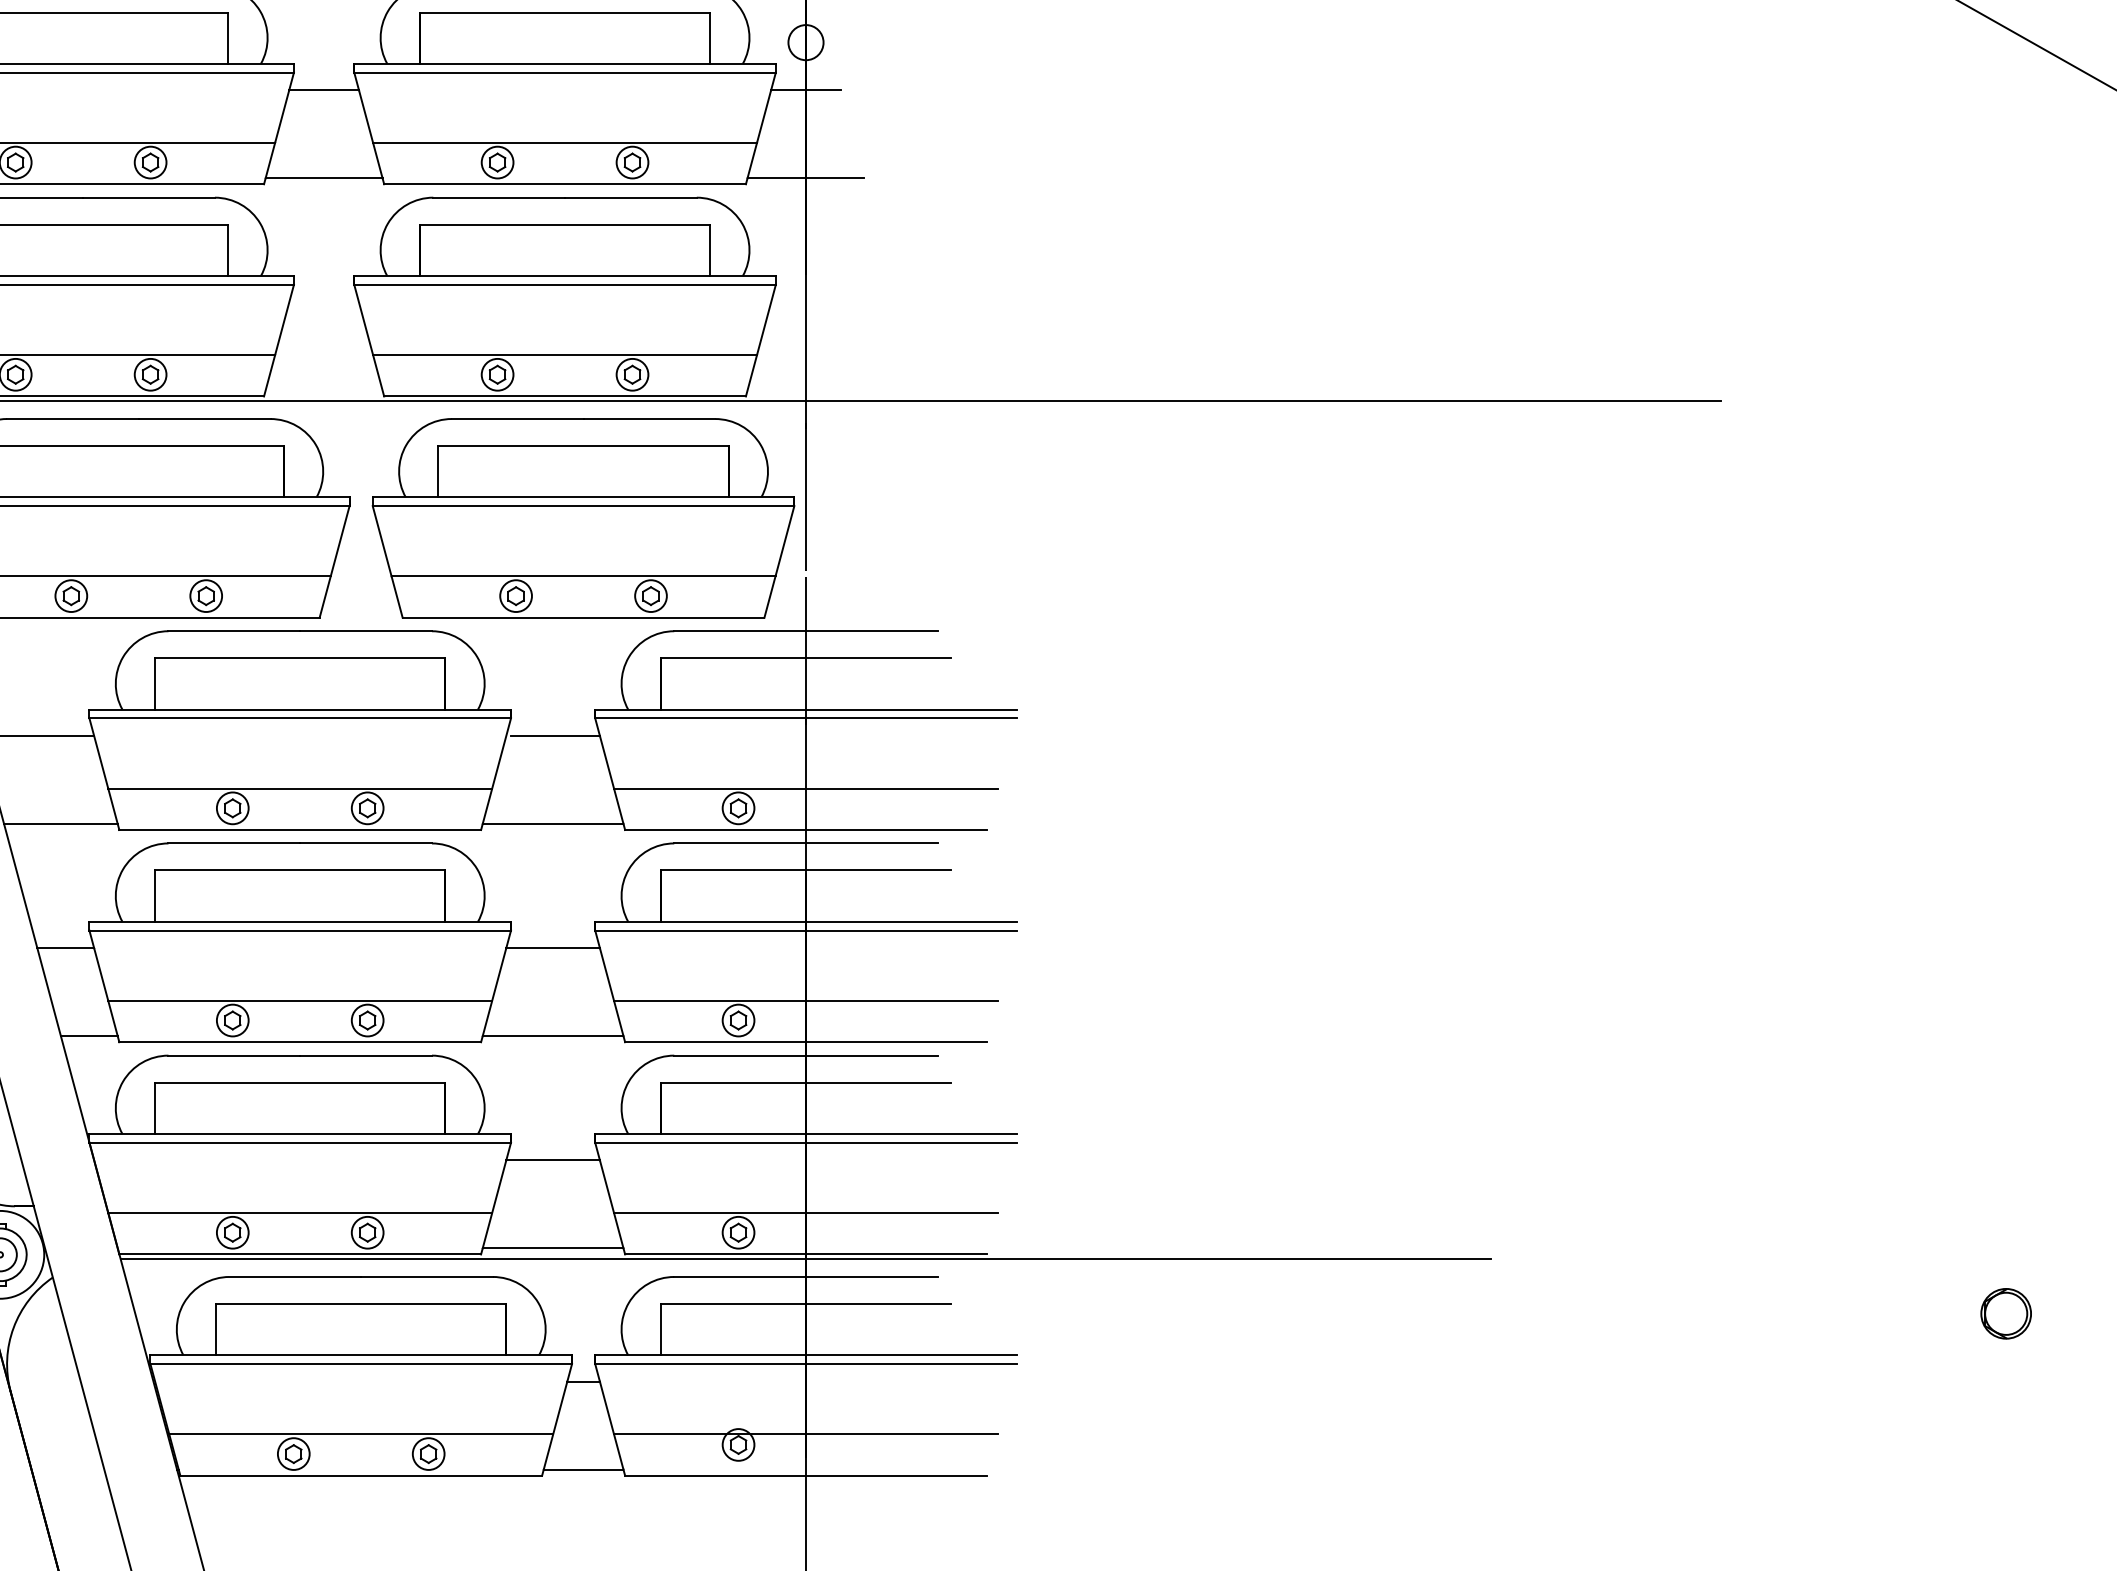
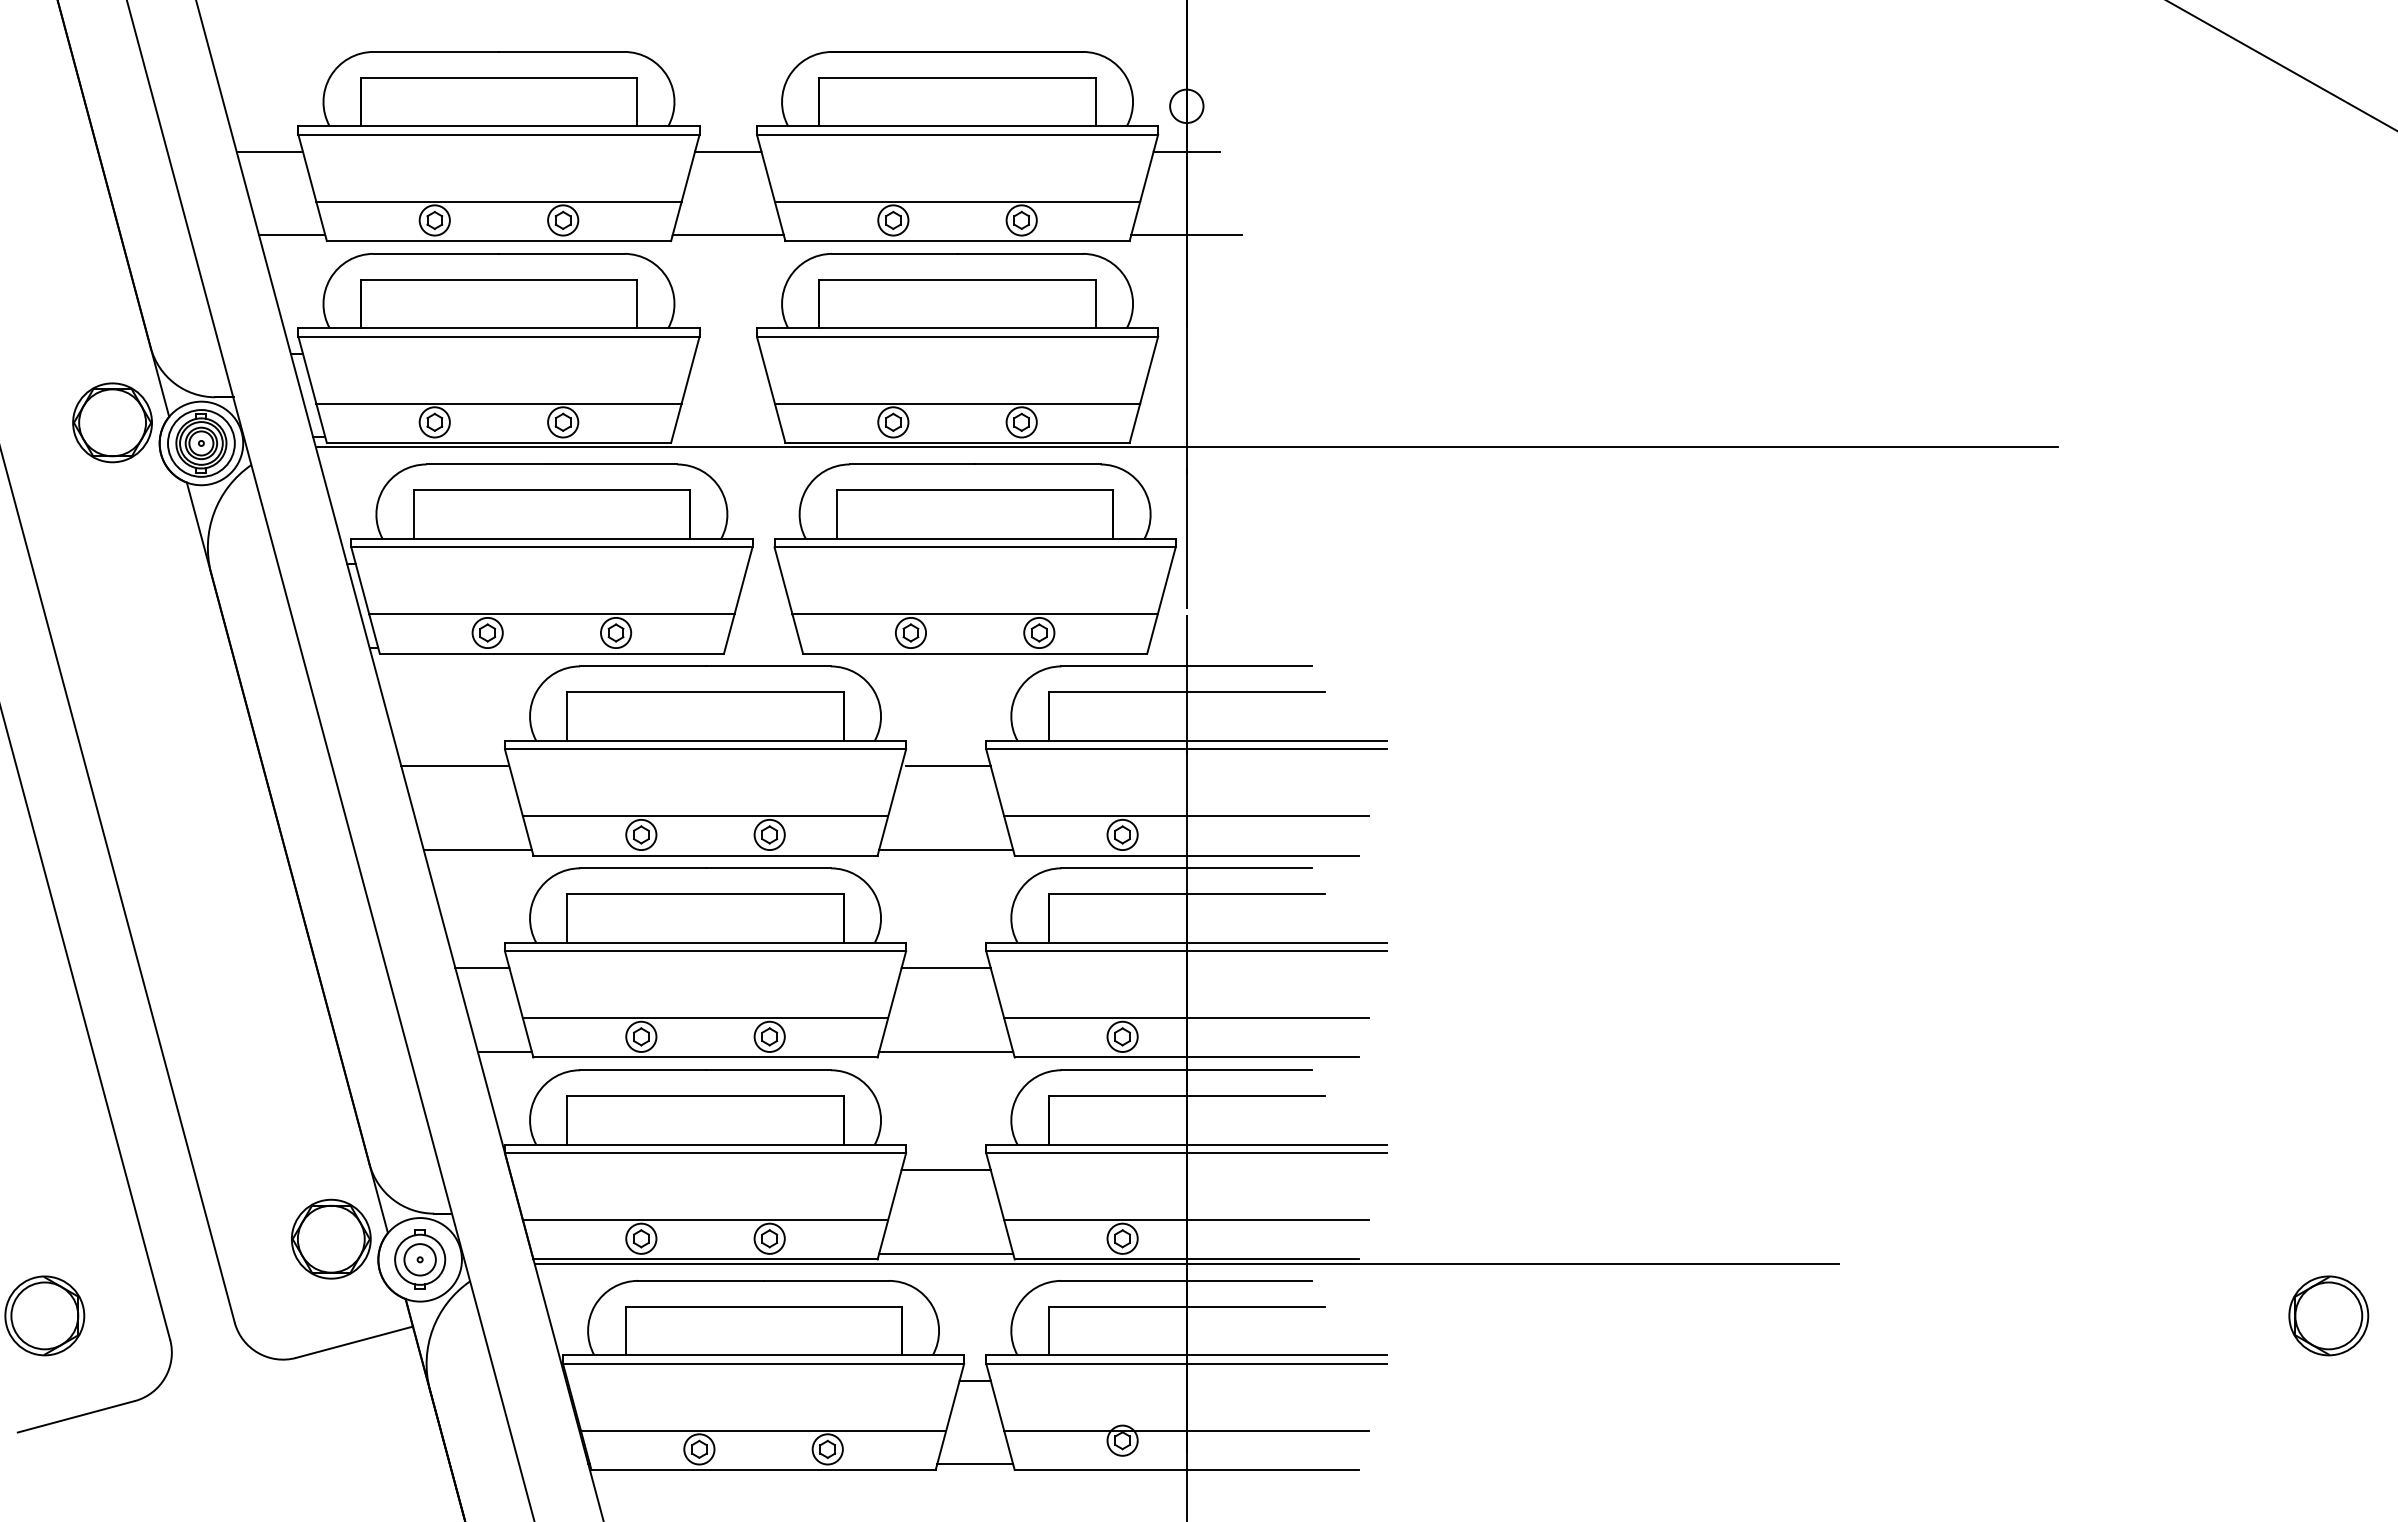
part: (2005, 1313) -> (2328, 1315), size x1.67

